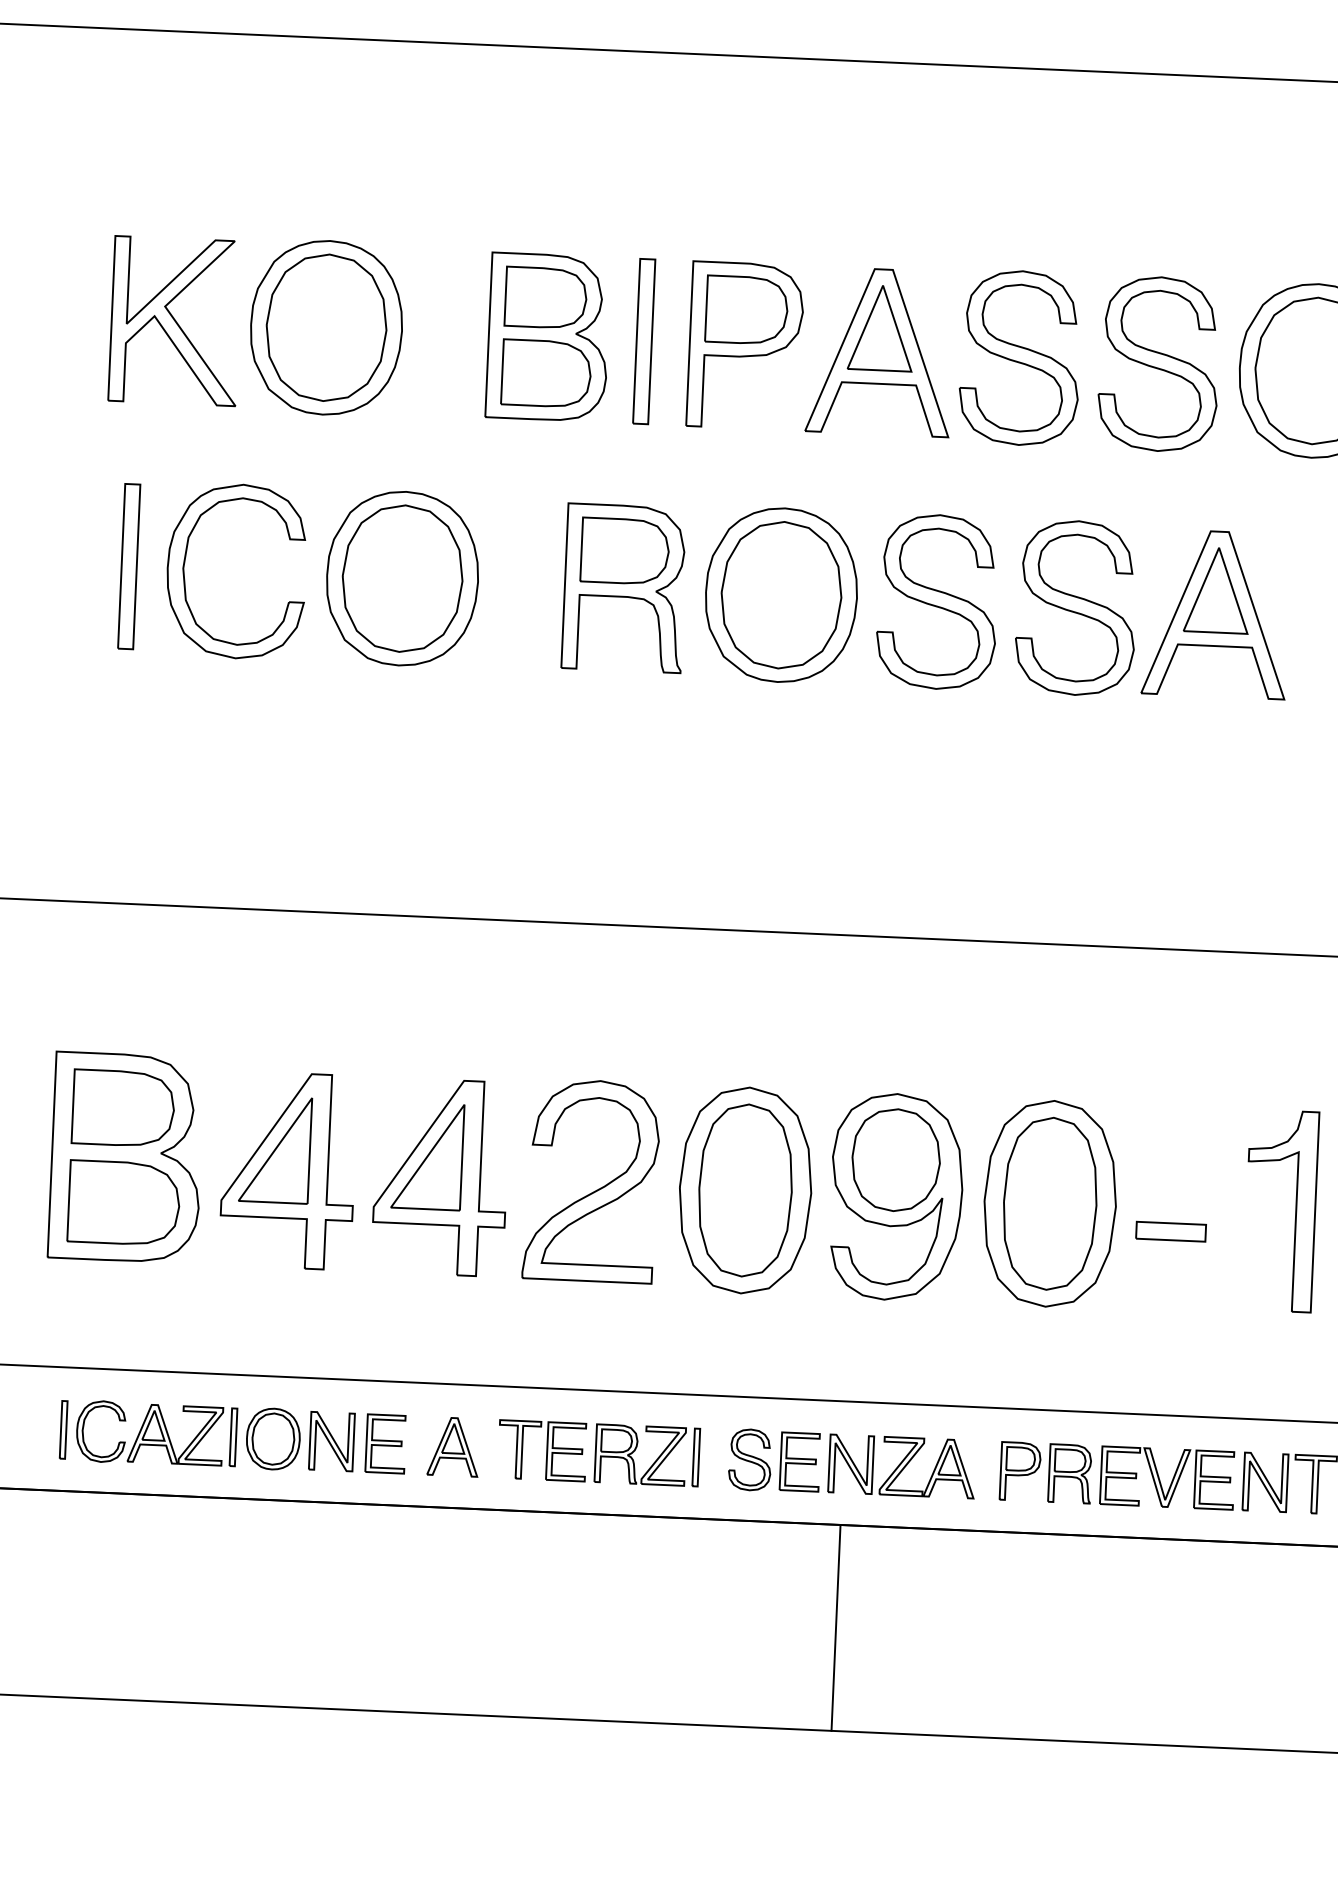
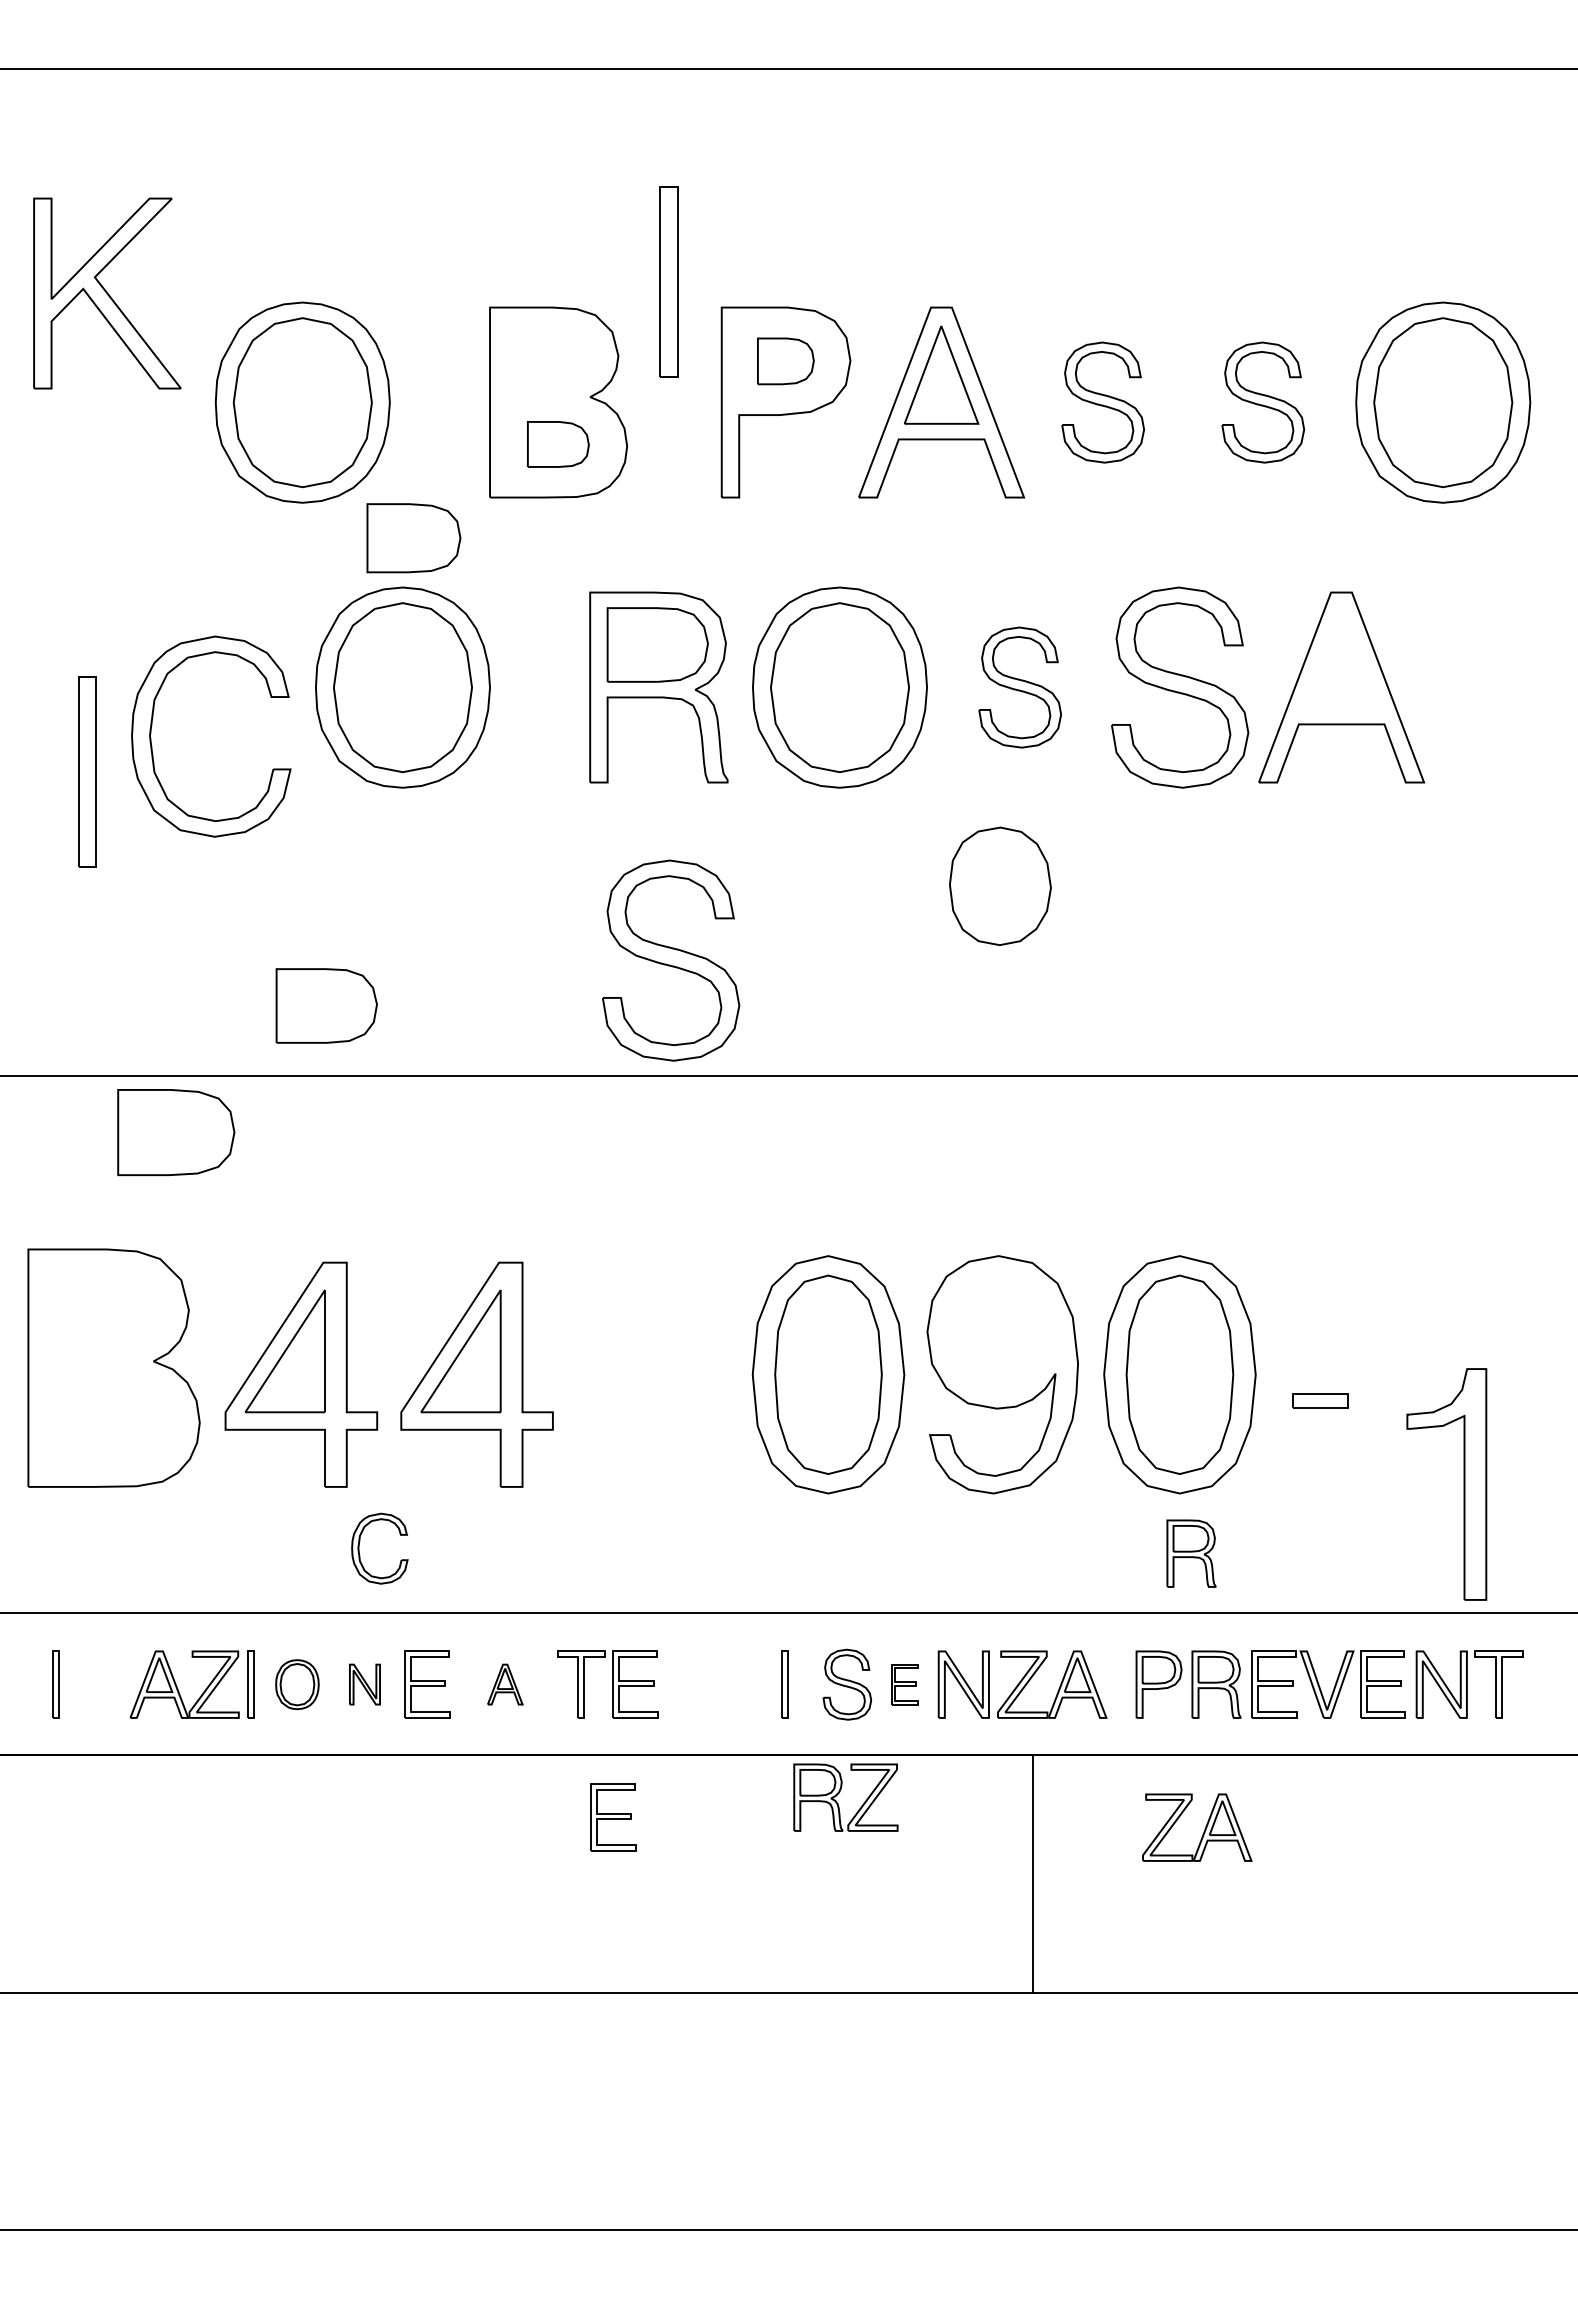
part: (545, 298) -> (413, 538), moved
part: (746, 310) -> (785, 361), size x0.6
part: (175, 321) -> (107, 293), moved
part: (643, 341) -> (668, 281), moved
part: (1020, 357) -> (1103, 402), size x0.6
part: (1159, 364) -> (1263, 402), size x0.6
part: (546, 373) -> (558, 444), size x0.6
part: (129, 566) -> (87, 771), moved
part: (185, 576) -> (152, 745), moved
part: (1217, 589) -> (1341, 659), removed
part: (938, 601) -> (1020, 687), size x0.6
part: (625, 825) -> (671, 960), added
part: (324, 851) -> (326, 1005), added
part: (123, 1108) -> (176, 1132), moved
part: (896, 1159) -> (1000, 885), moved
part: (597, 1189) -> (658, 1380), removed
part: (123, 1203) -> (113, 1420), removed
part: (1295, 1211) -> (1463, 1484), moved
part: (1171, 1231) -> (1320, 1400), size x0.7
part: (1053, 1359) -> (1191, 1553), added
part: (83, 1430) -> (359, 1548), moved
part: (273, 1438) -> (297, 1684), size x0.7
part: (331, 1441) -> (364, 1684), size x0.6
part: (453, 1446) -> (505, 1684), size x0.6
part: (635, 1451) -> (839, 1793), moved
part: (799, 1461) -> (904, 1684), size x0.6
part: (542, 1566) -> (613, 1817), added
part: (1053, 1600) -> (1203, 1831), added
line: (835, 1627) -> (1032, 1873), moved

